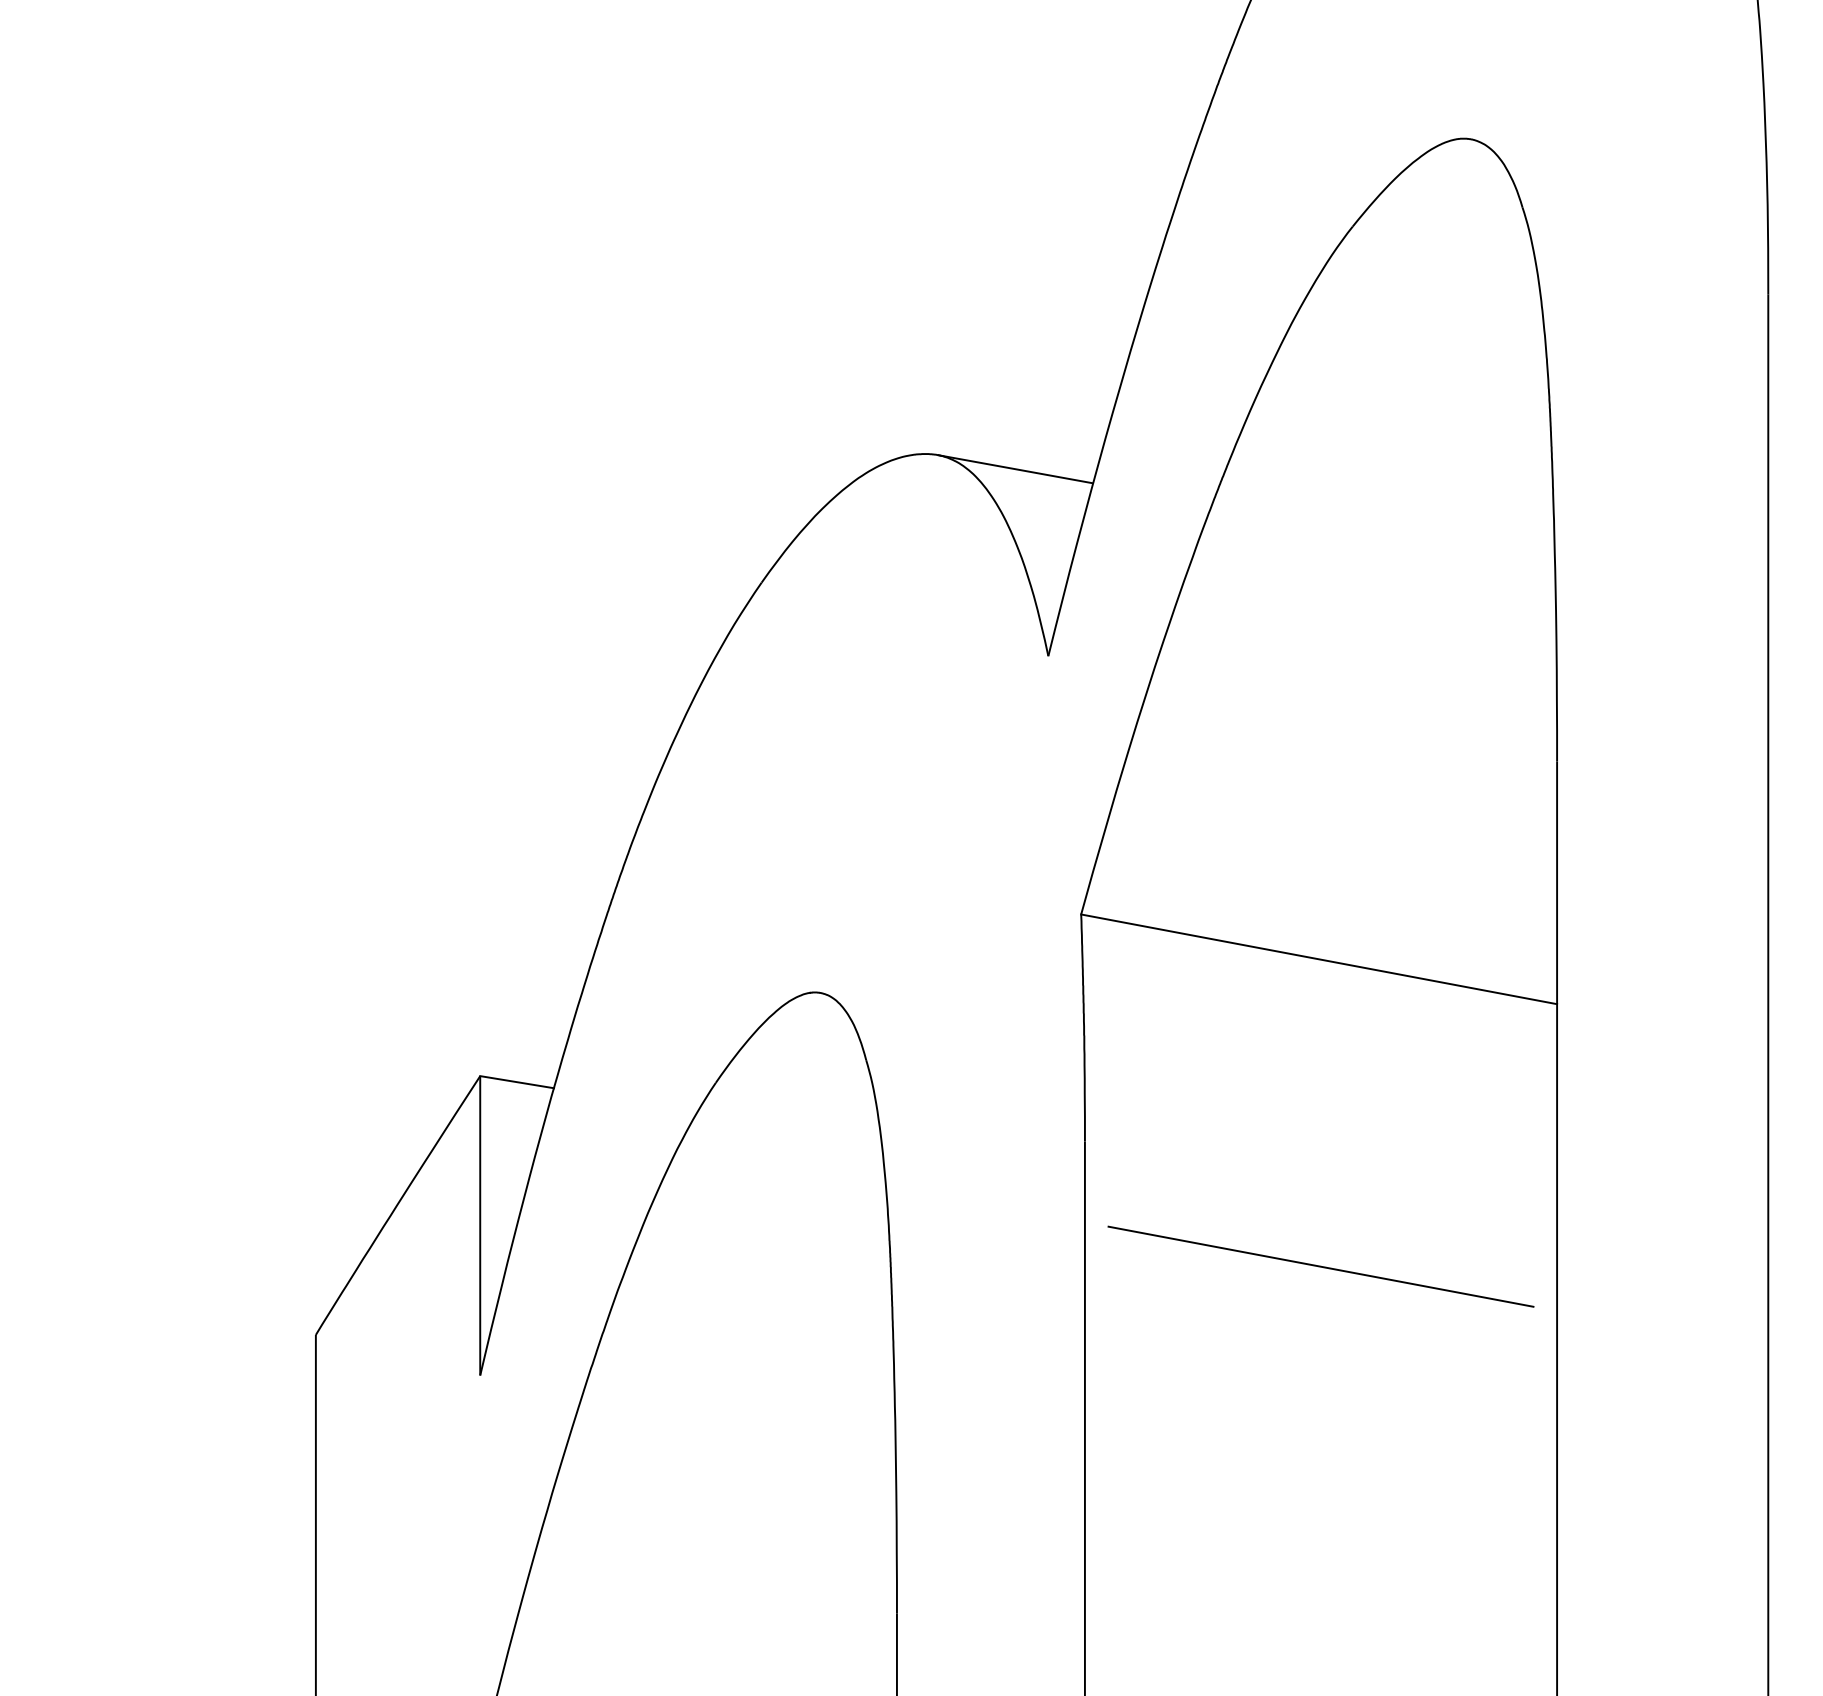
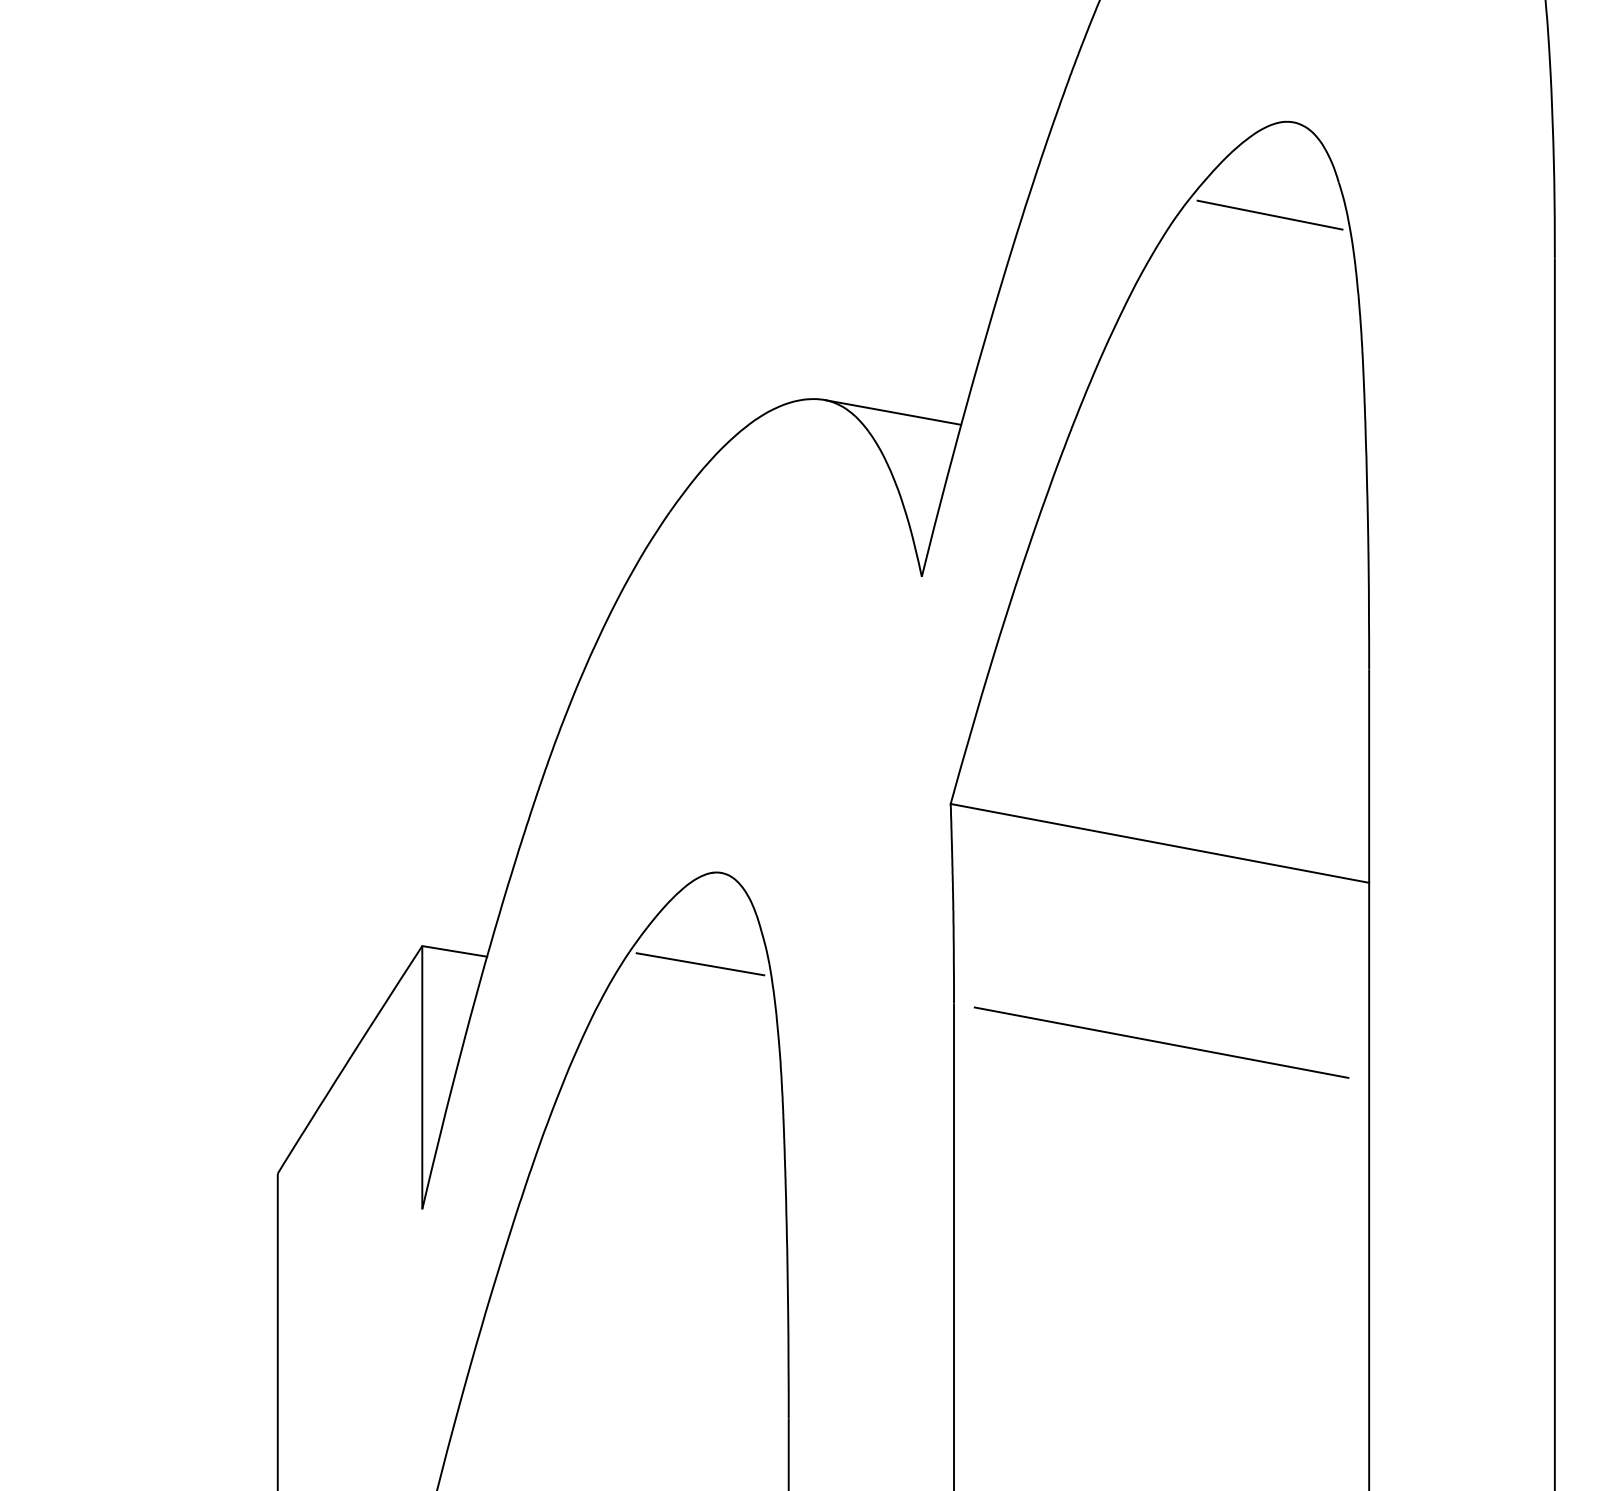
line: (1443, 244) -> (1269, 214), added
line: (796, 1097) -> (700, 964), added
line: (1320, 1266) -> (1161, 1042), moved

